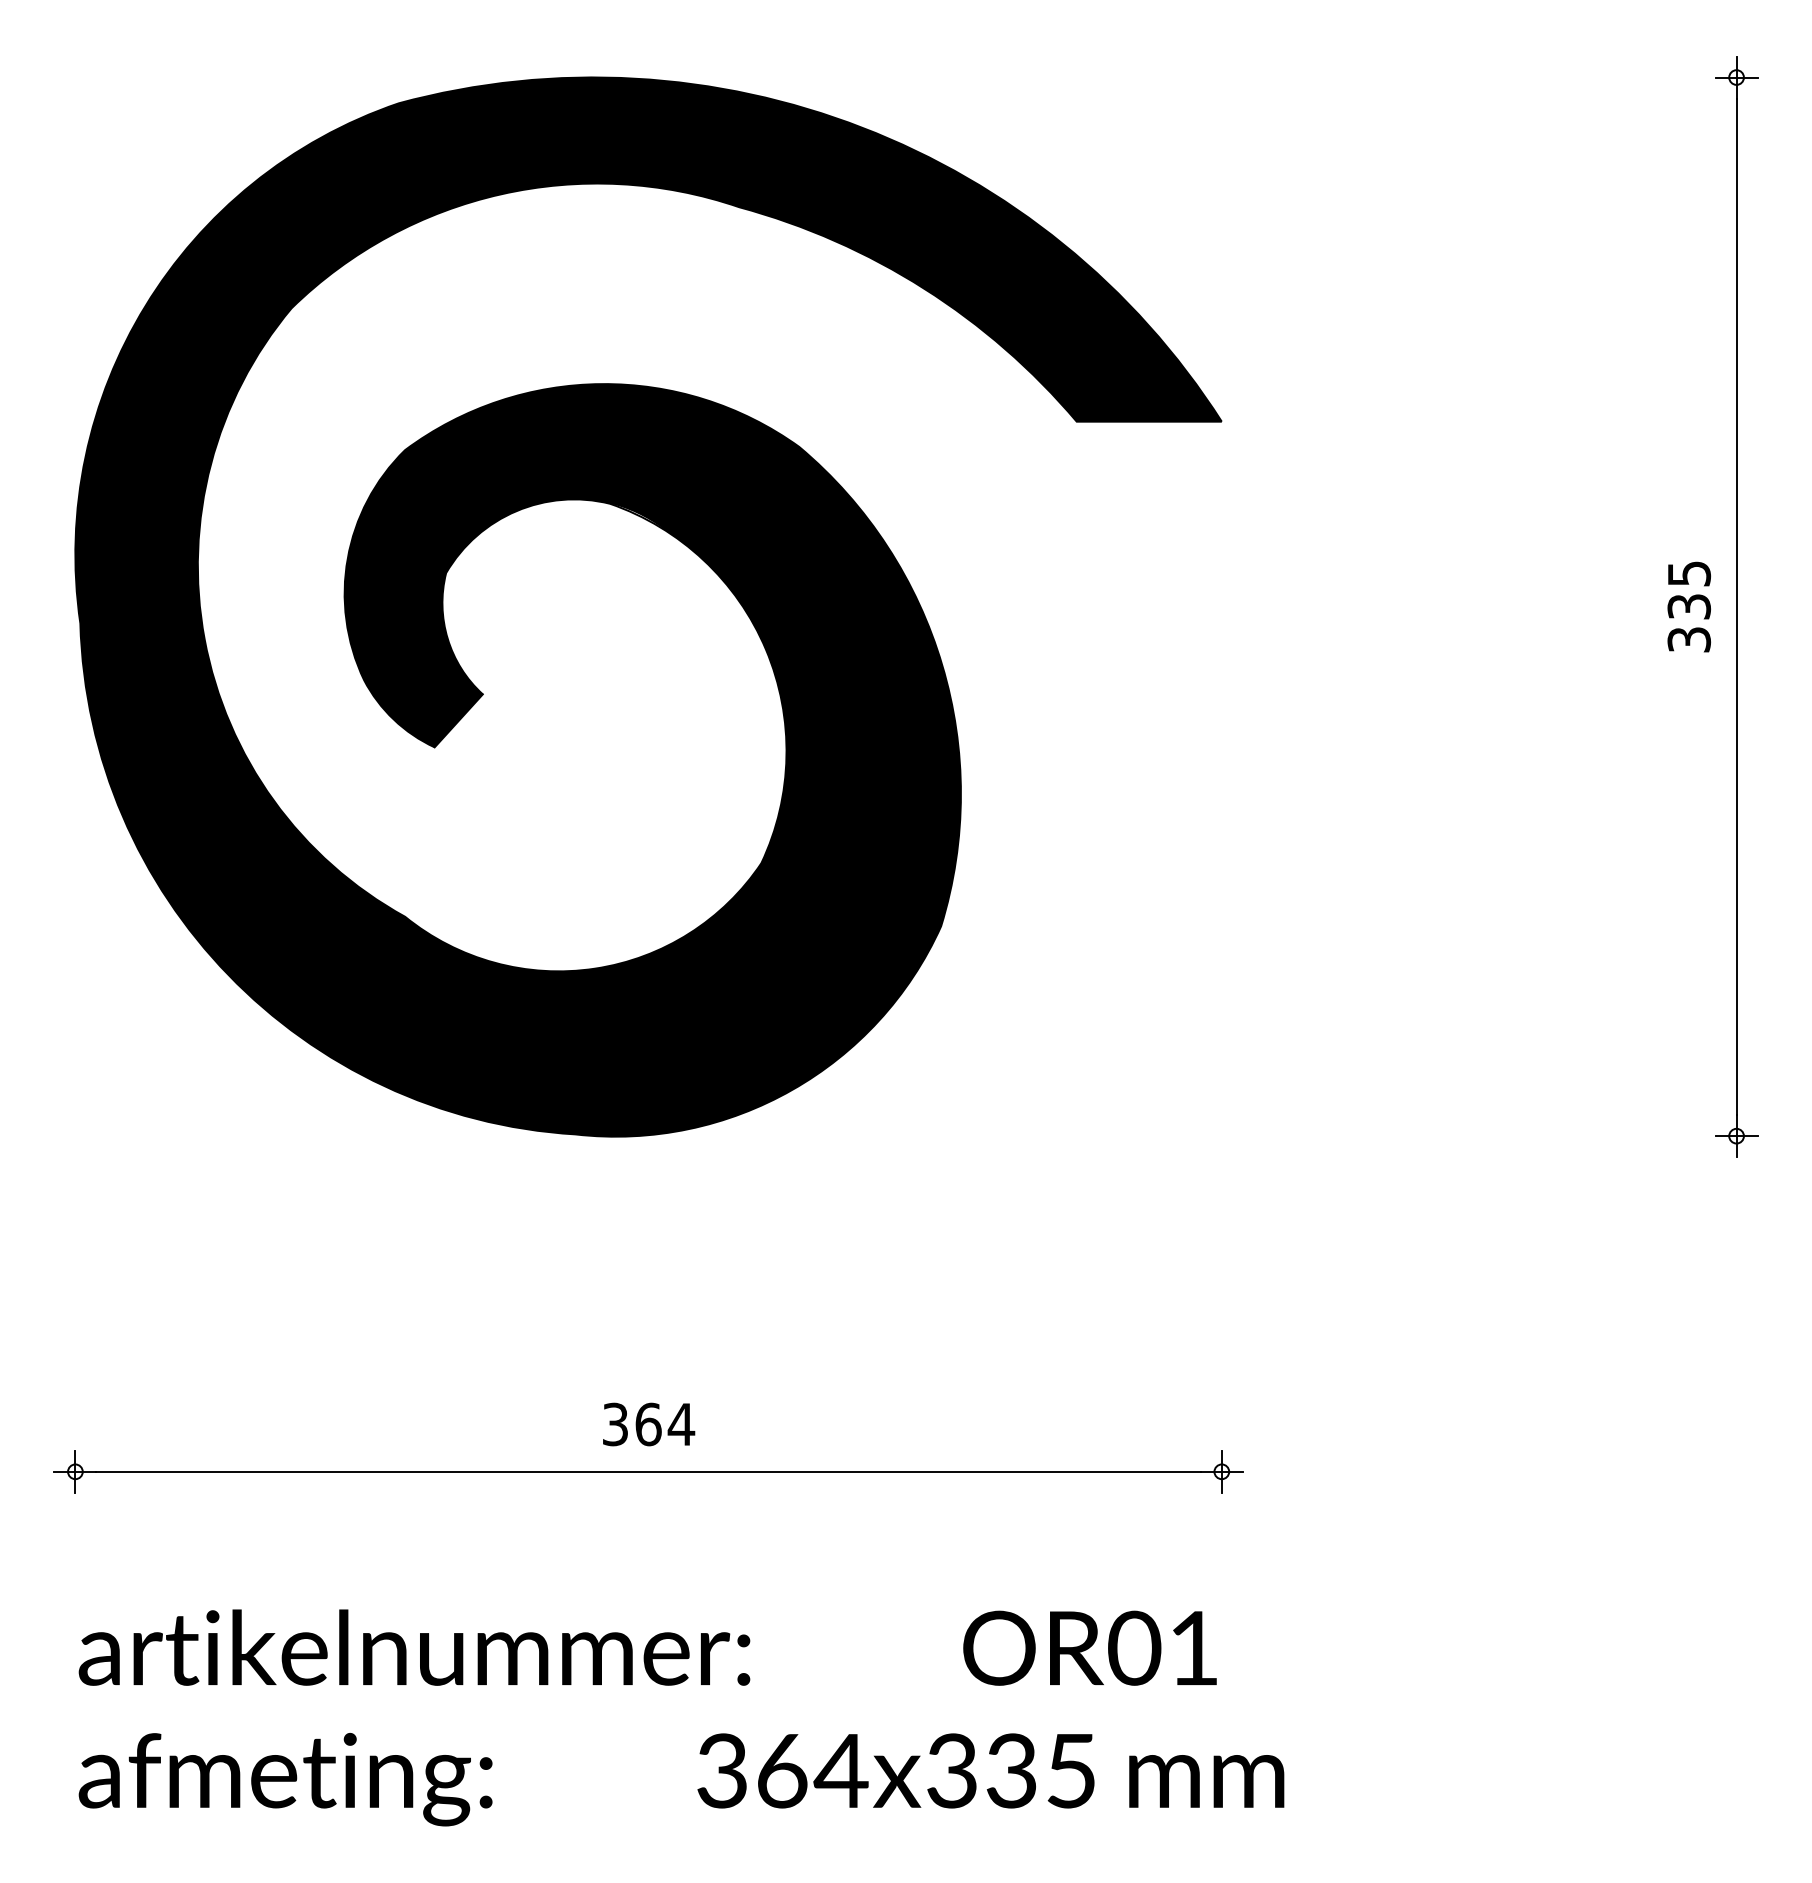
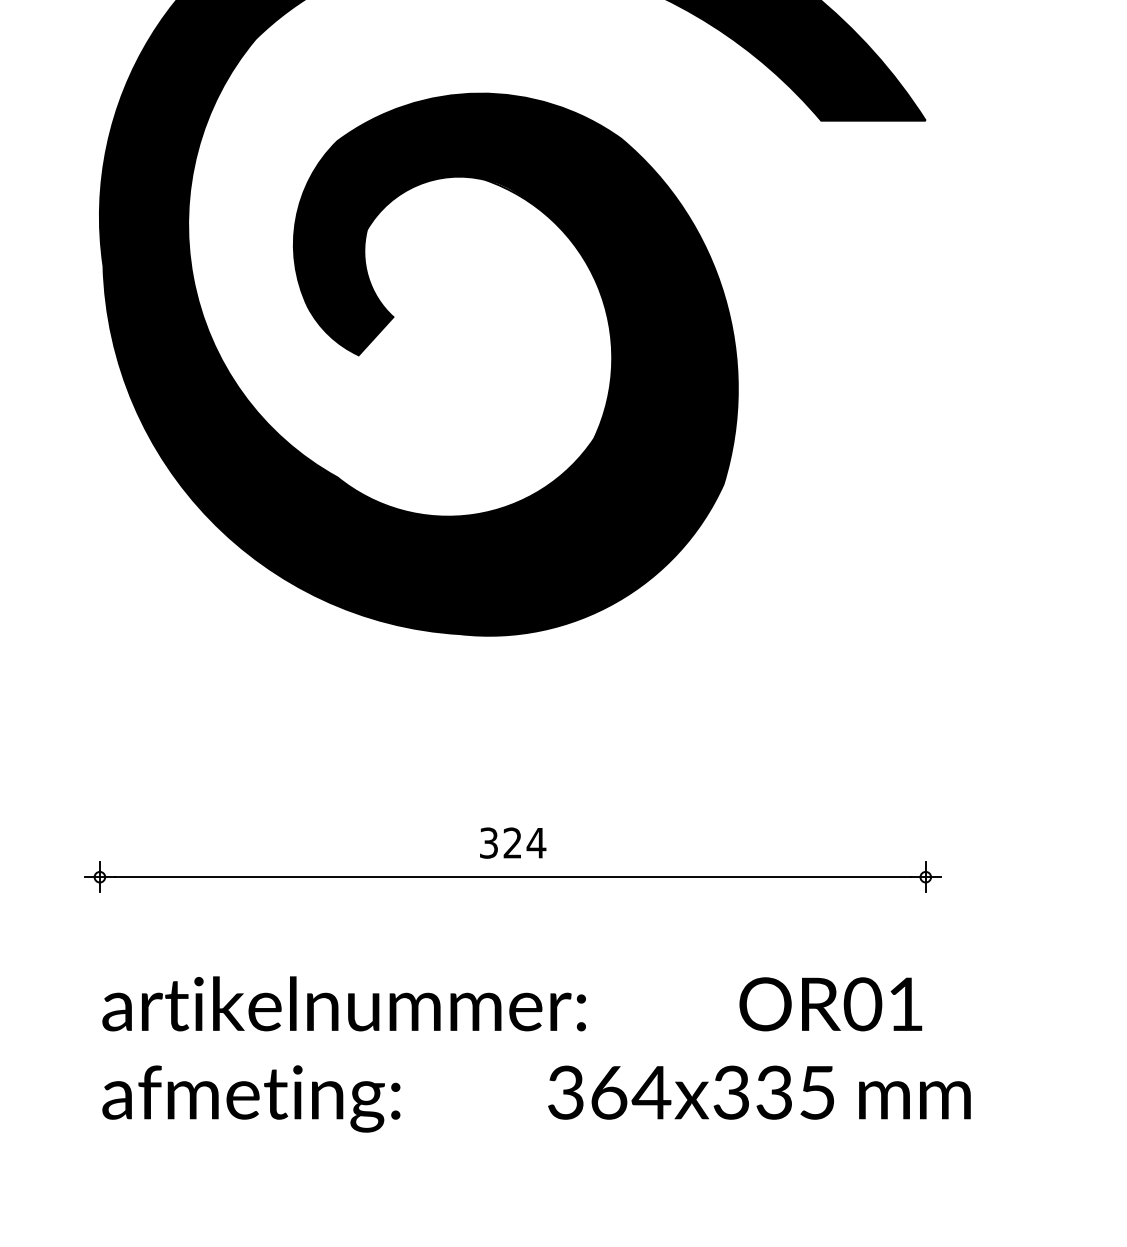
text: (648, 1424) -> (512, 843), 364 -> 324

